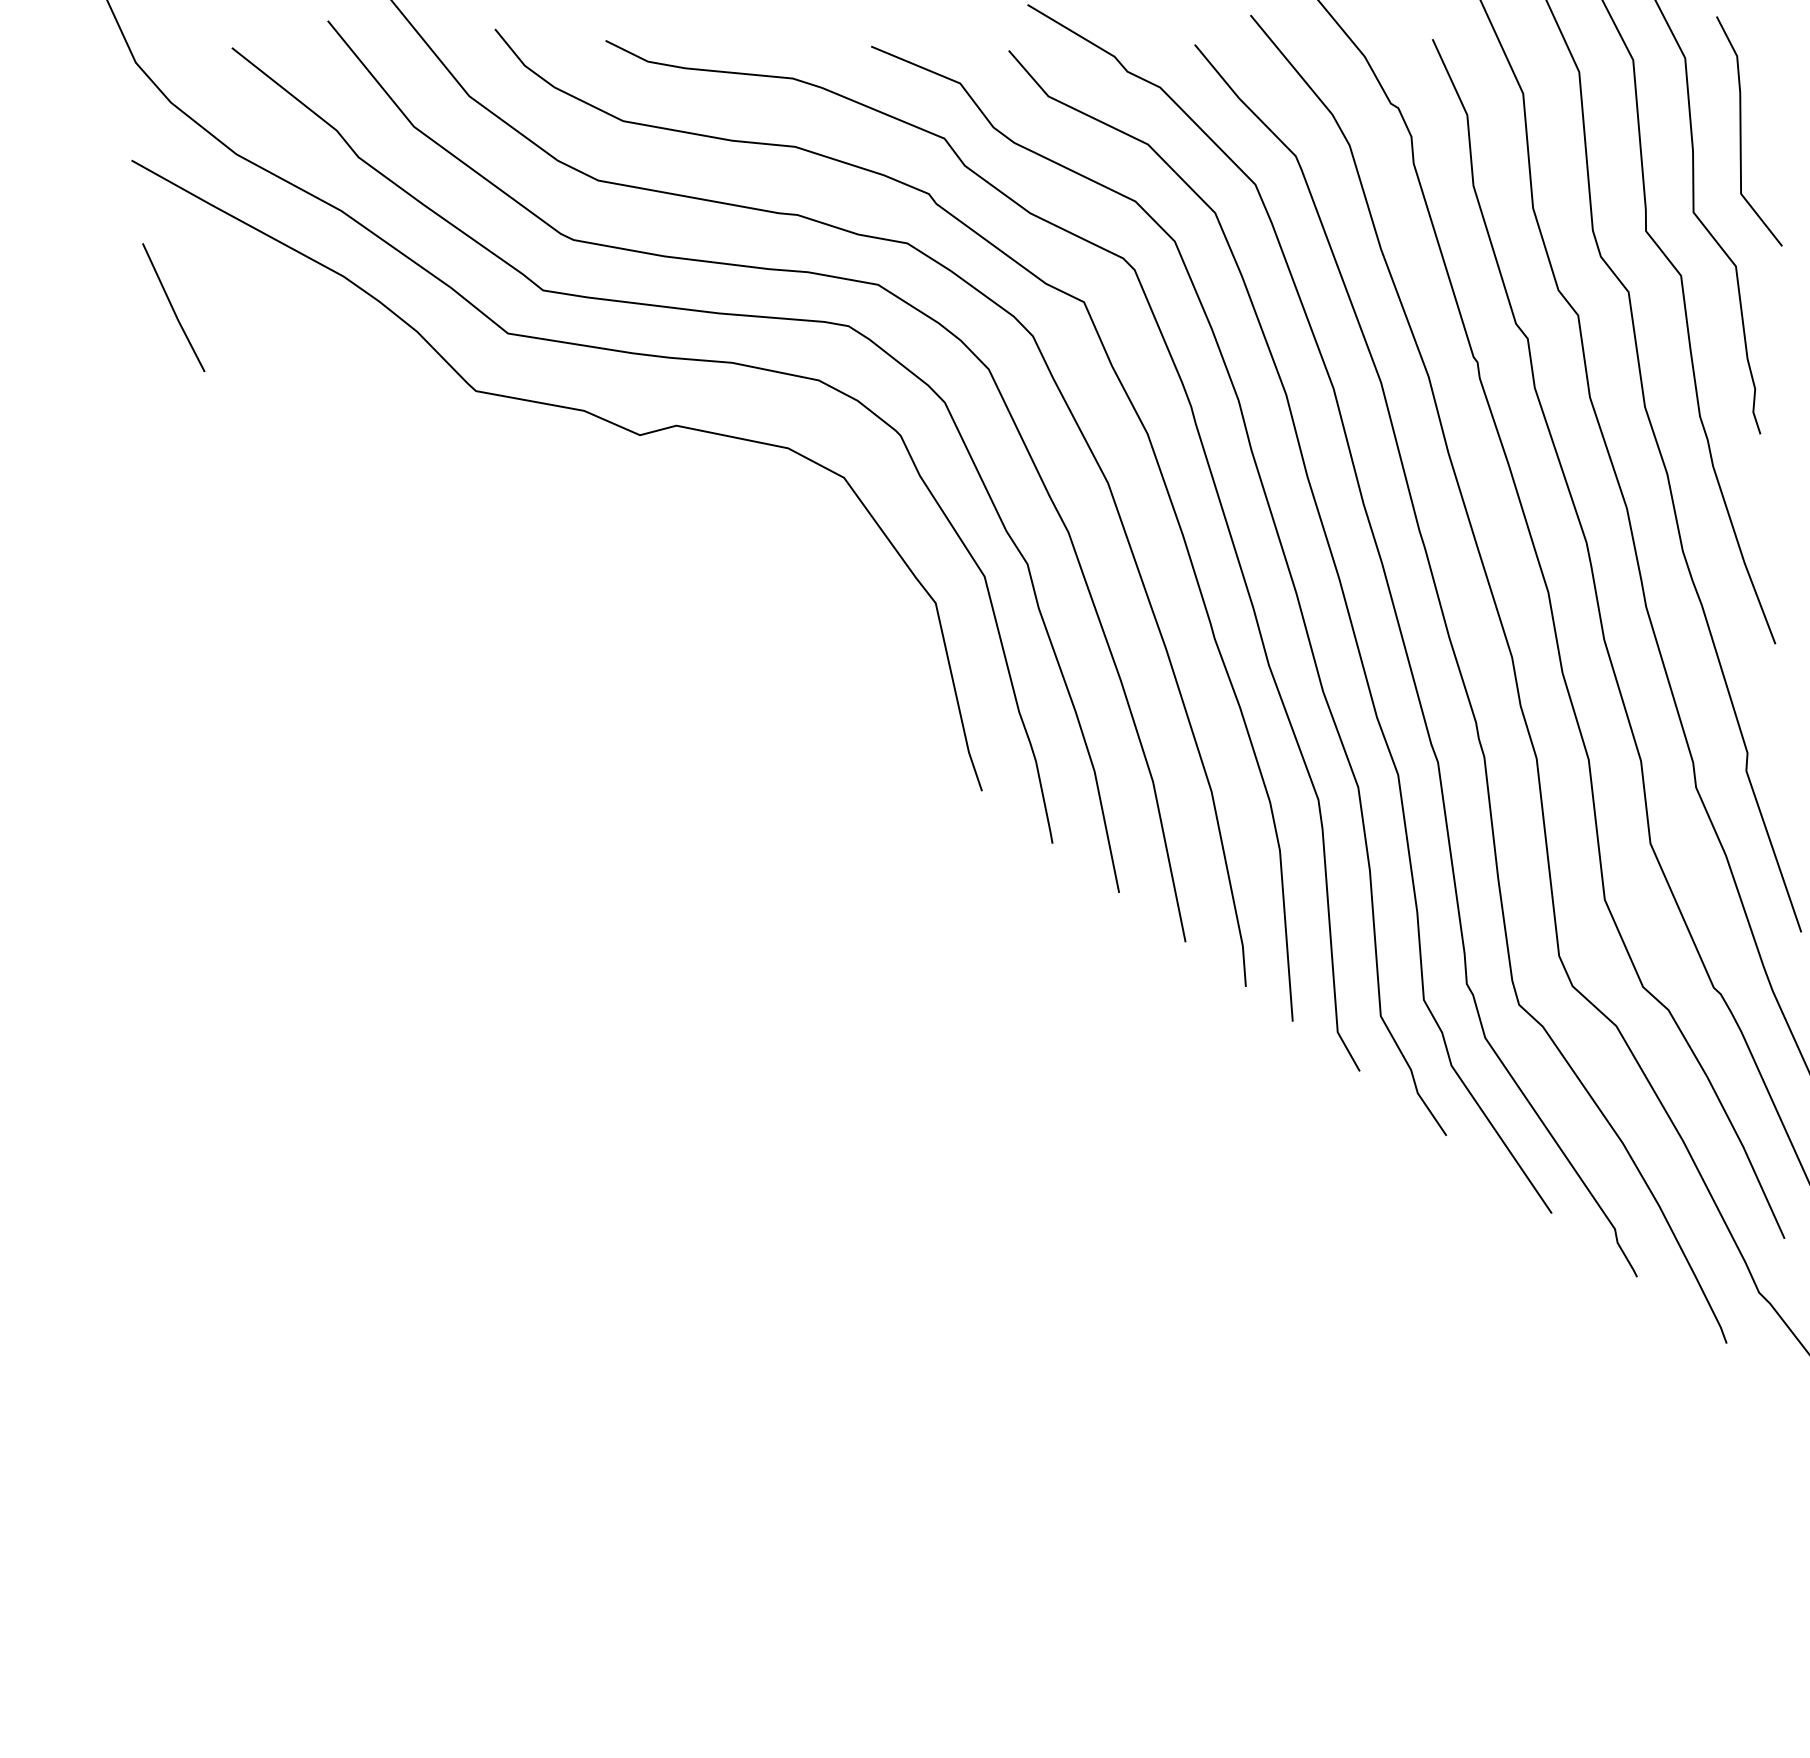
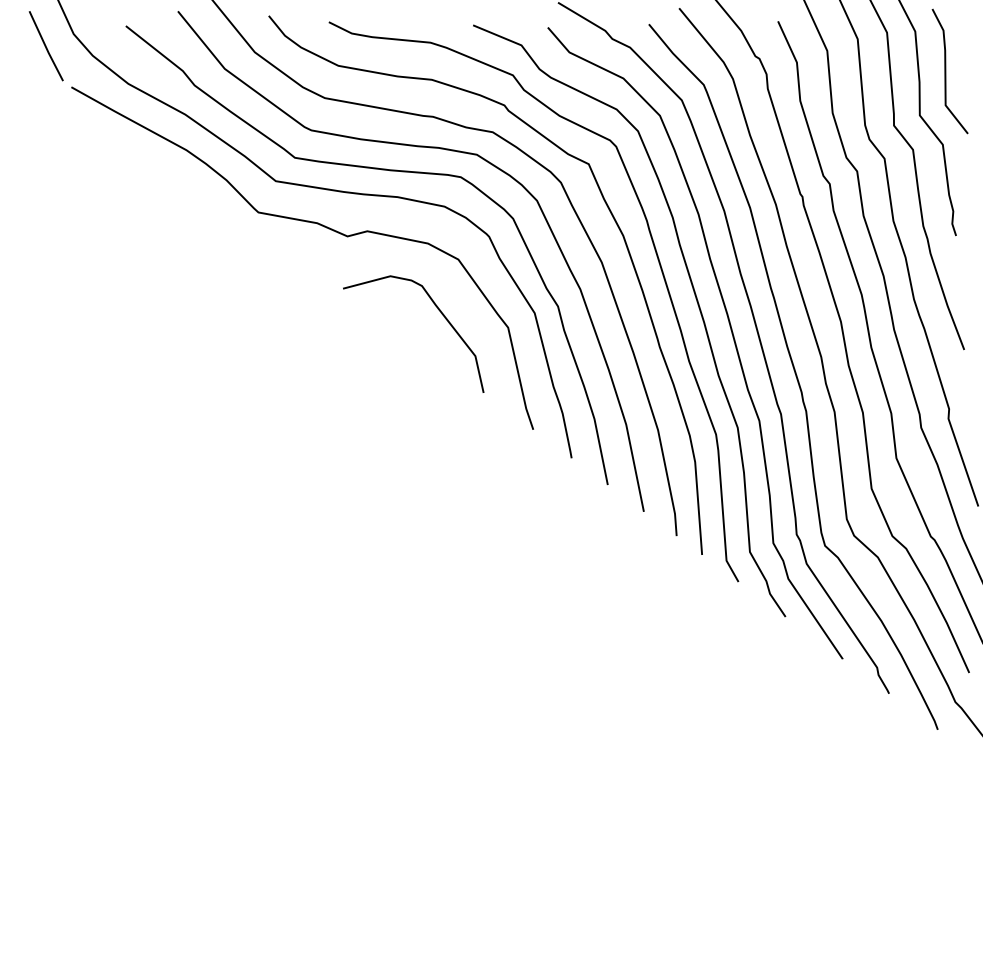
line: (172, 308) -> (45, 46), moved
curve: (812, 578) -> (441, 314), added

